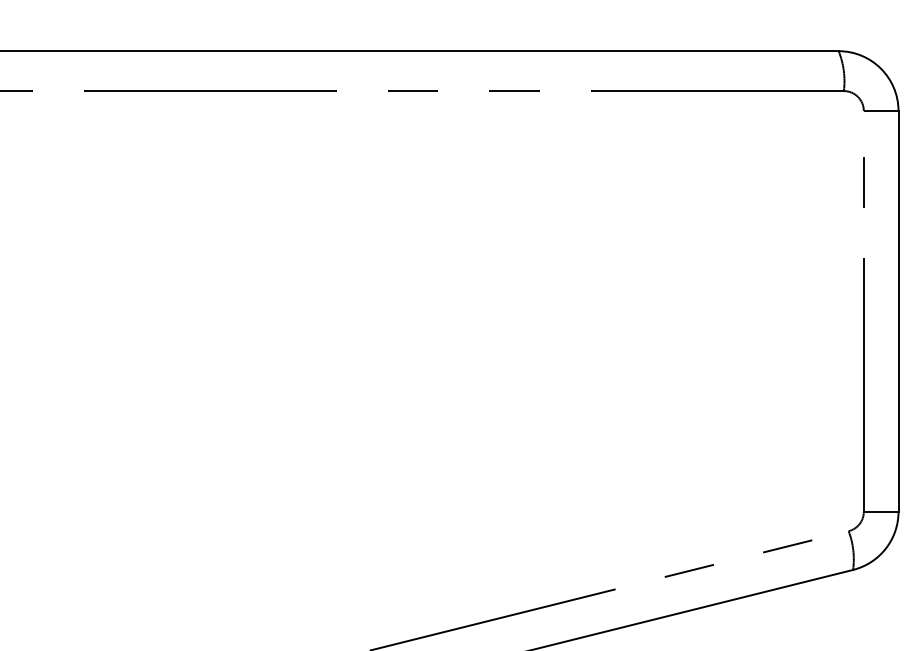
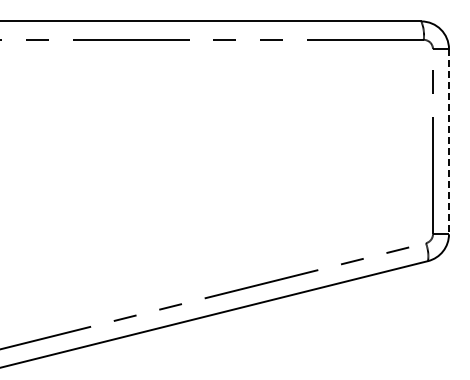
line: (899, 311) -> (449, 141), solid -> dashed

